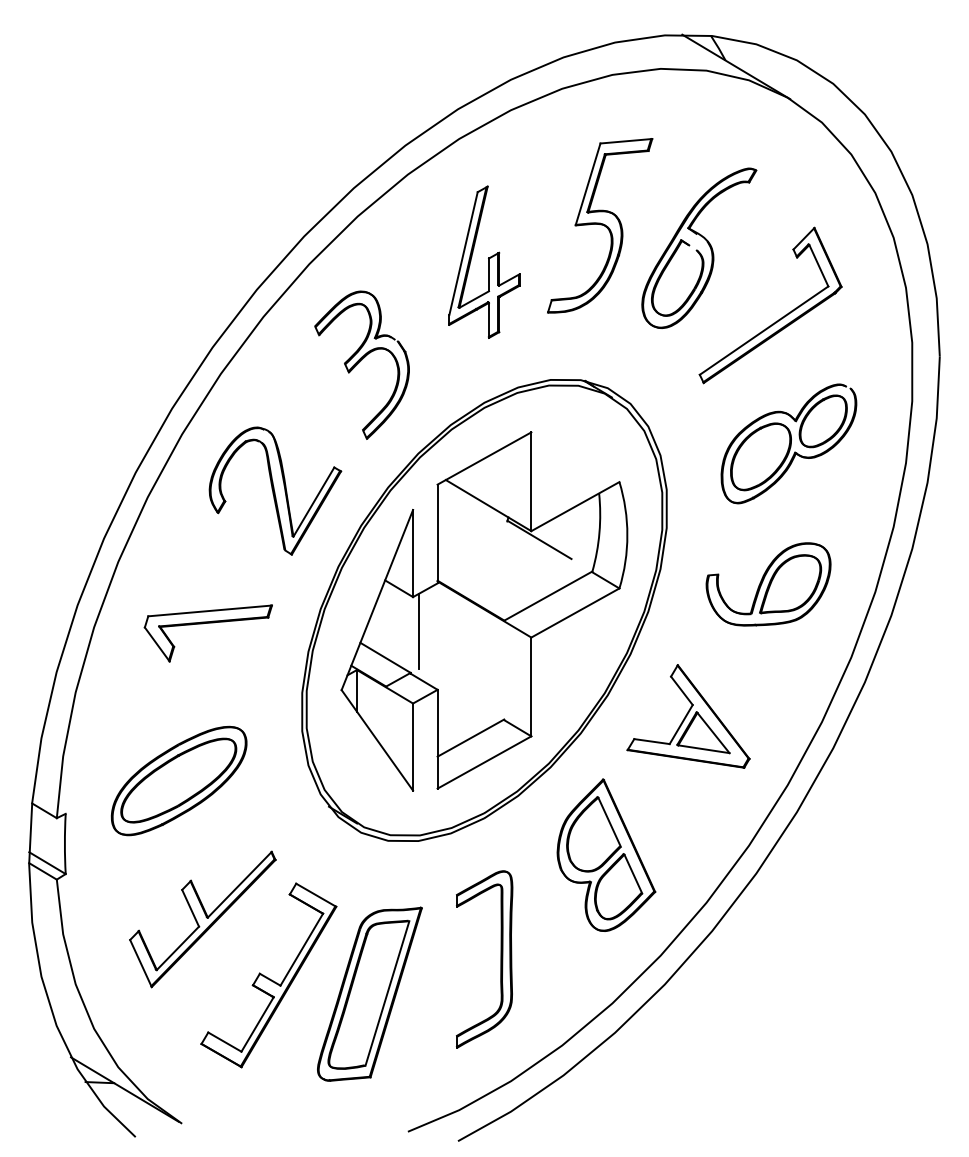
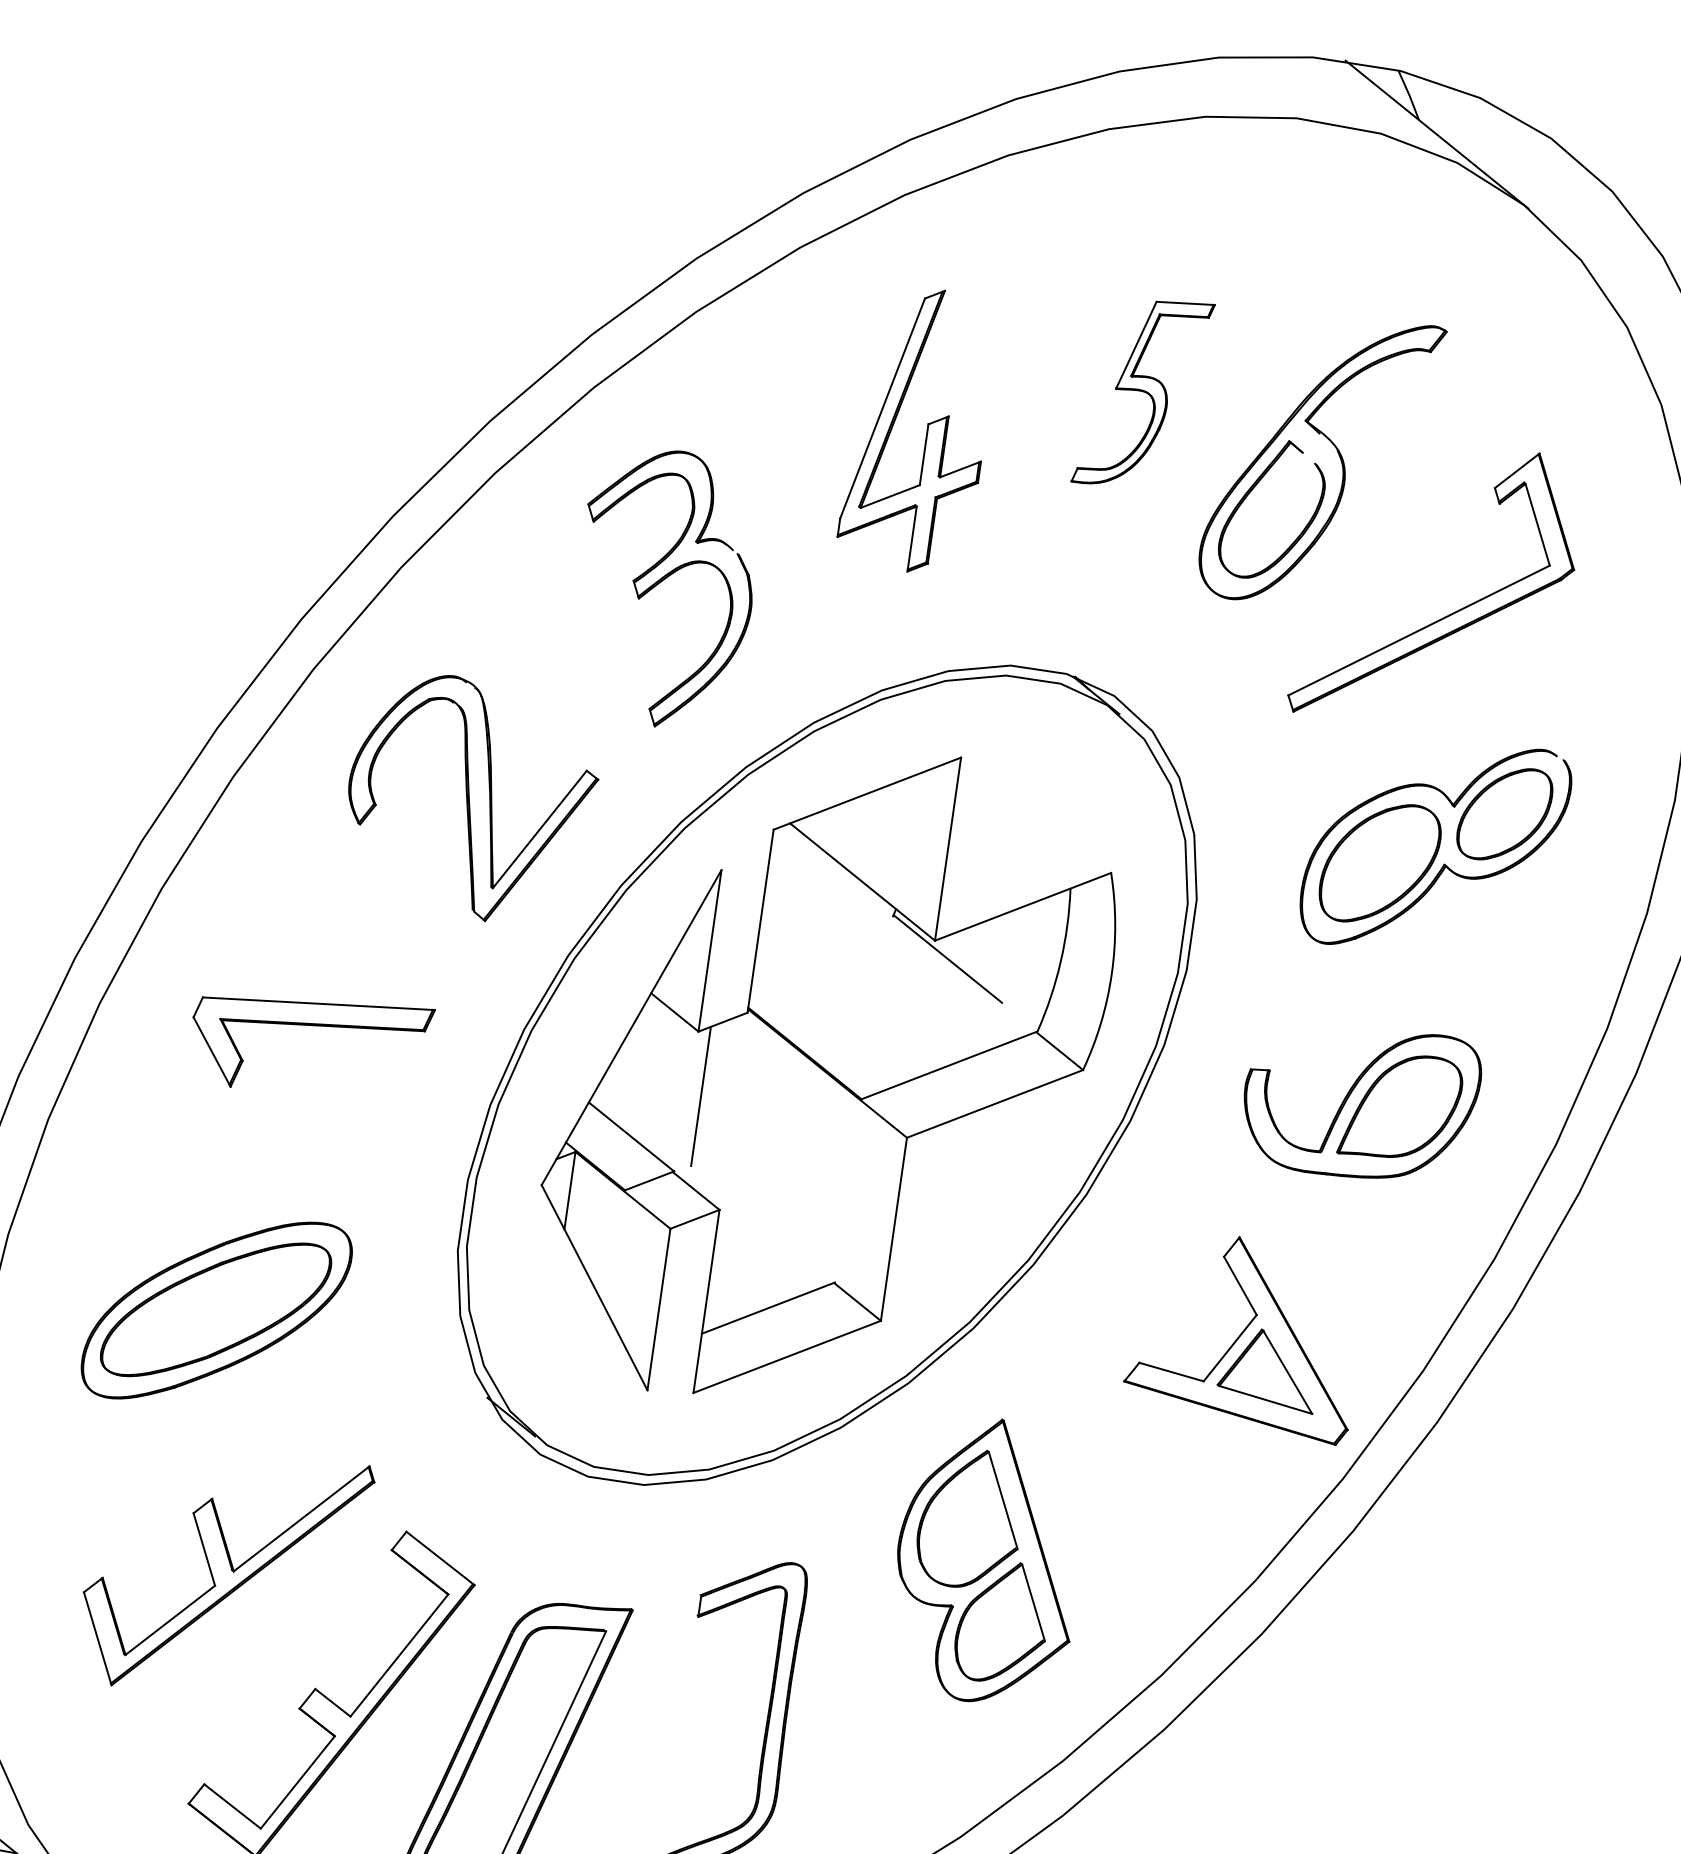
part: (600, 225) -> (1143, 392), size x0.6
part: (688, 716) -> (1245, 1335), moved

